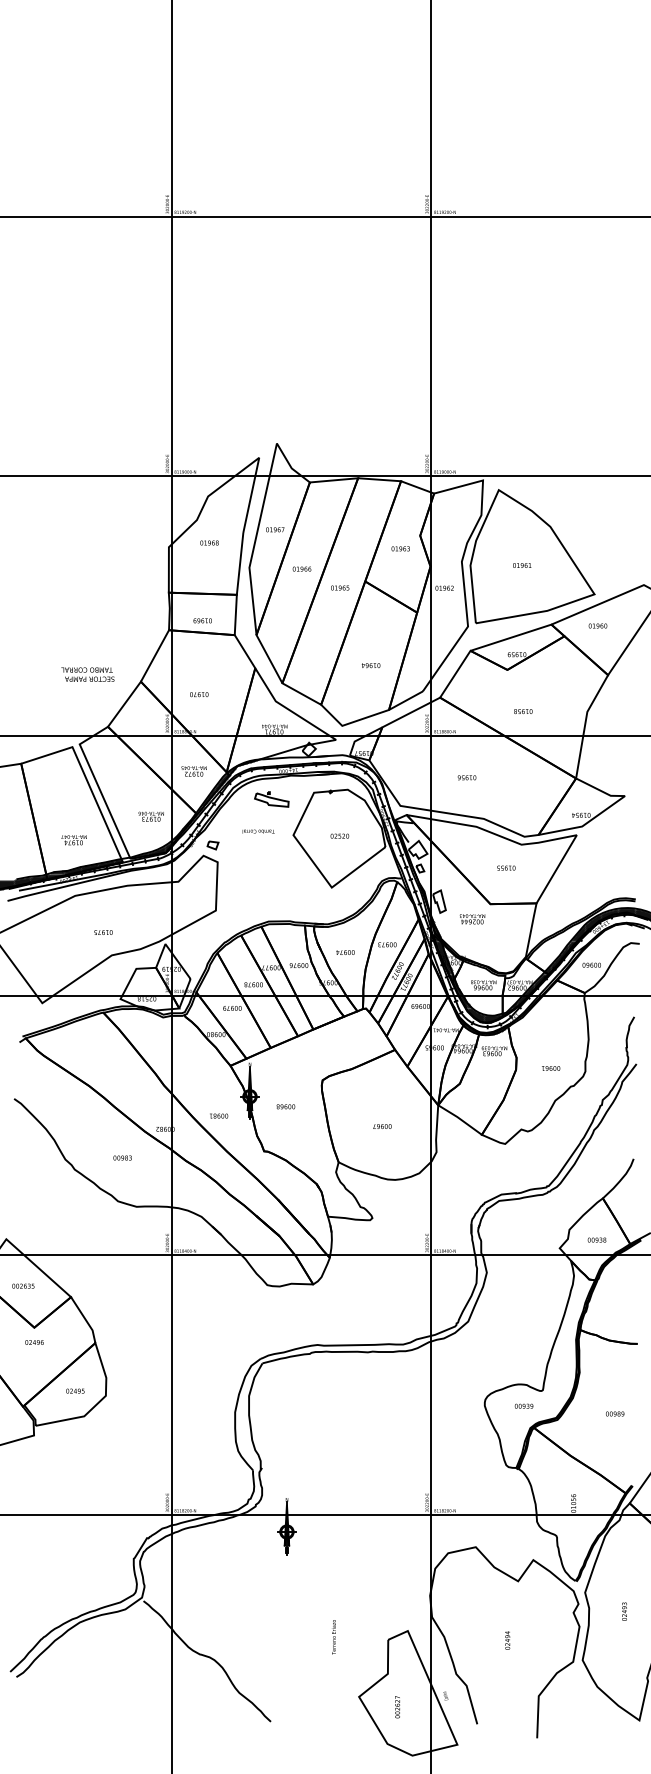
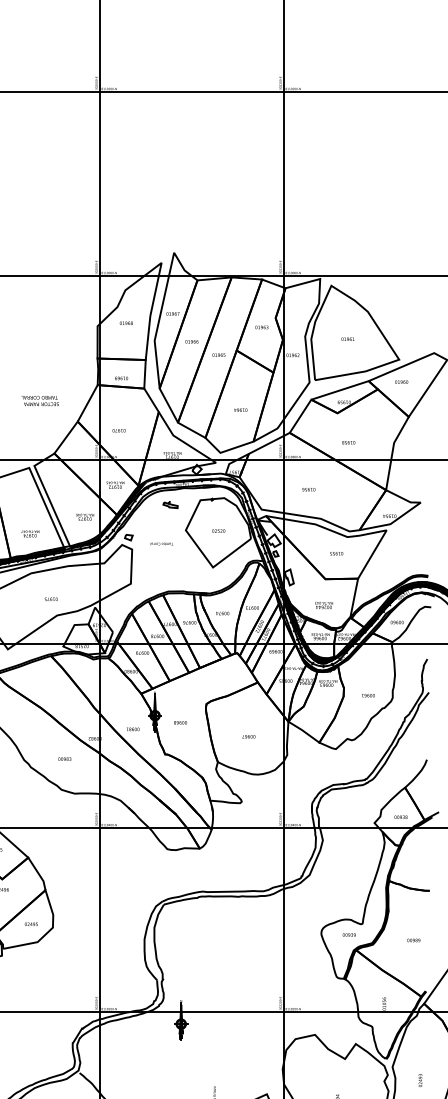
text: (87, 674) -> (39, 400), moved
part: (271, 799) -> (170, 505), size x0.6
text: (258, 831) -> (161, 544), moved
text: (472, 919) -> (324, 605), moved

